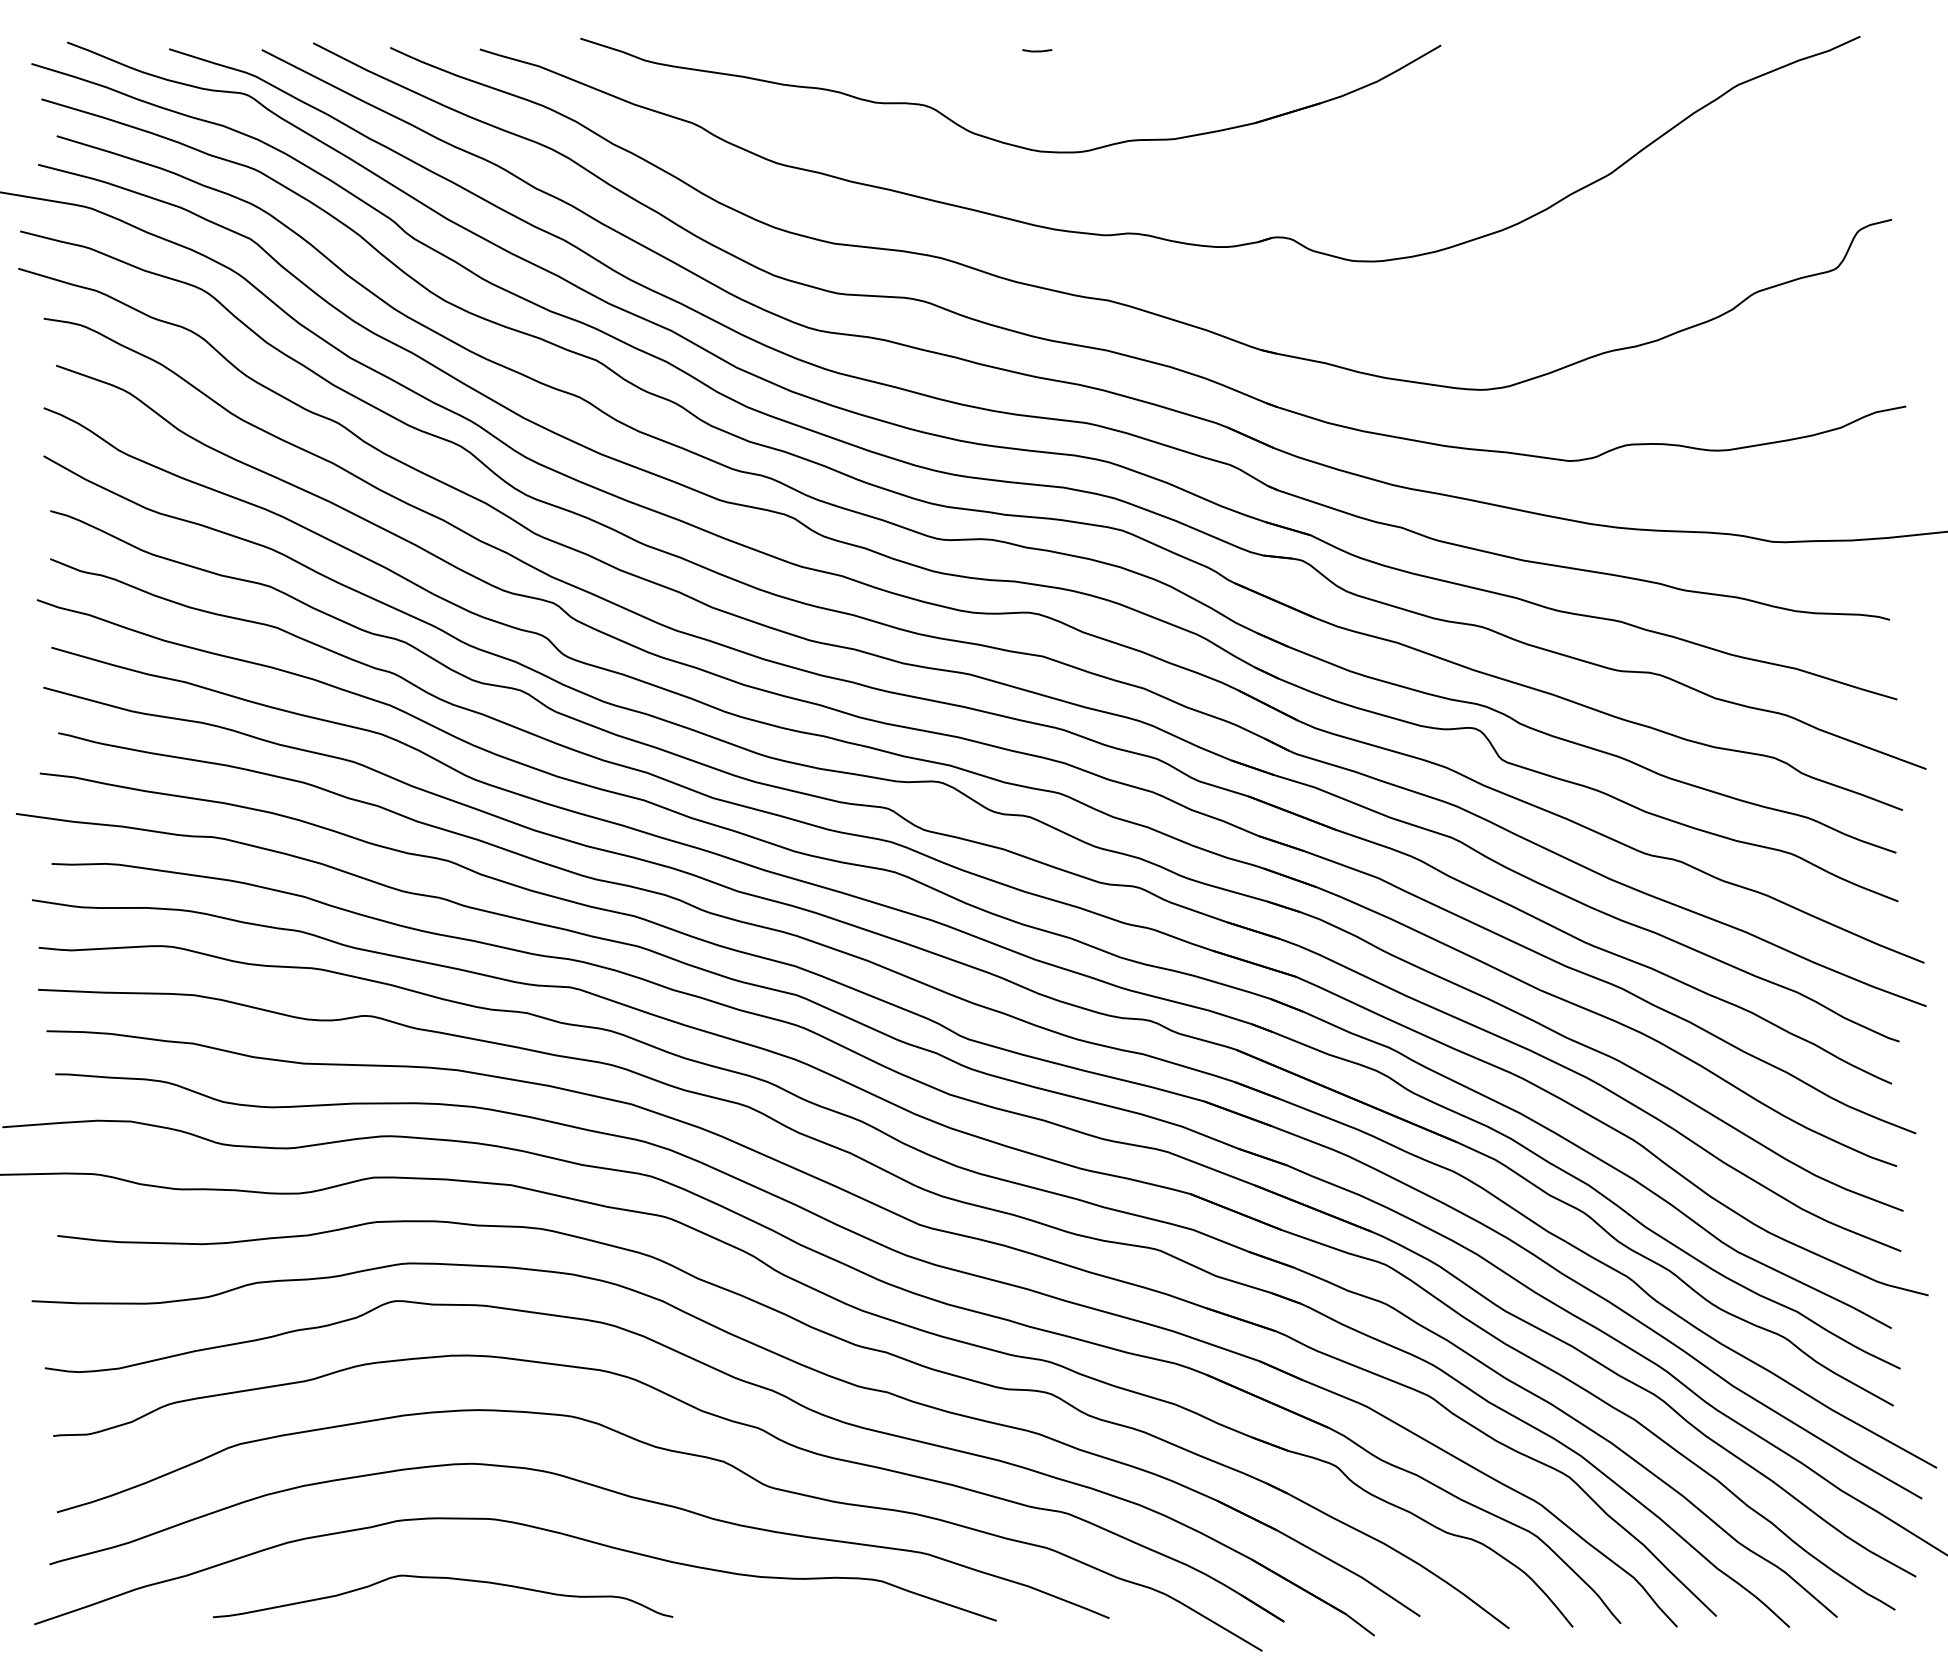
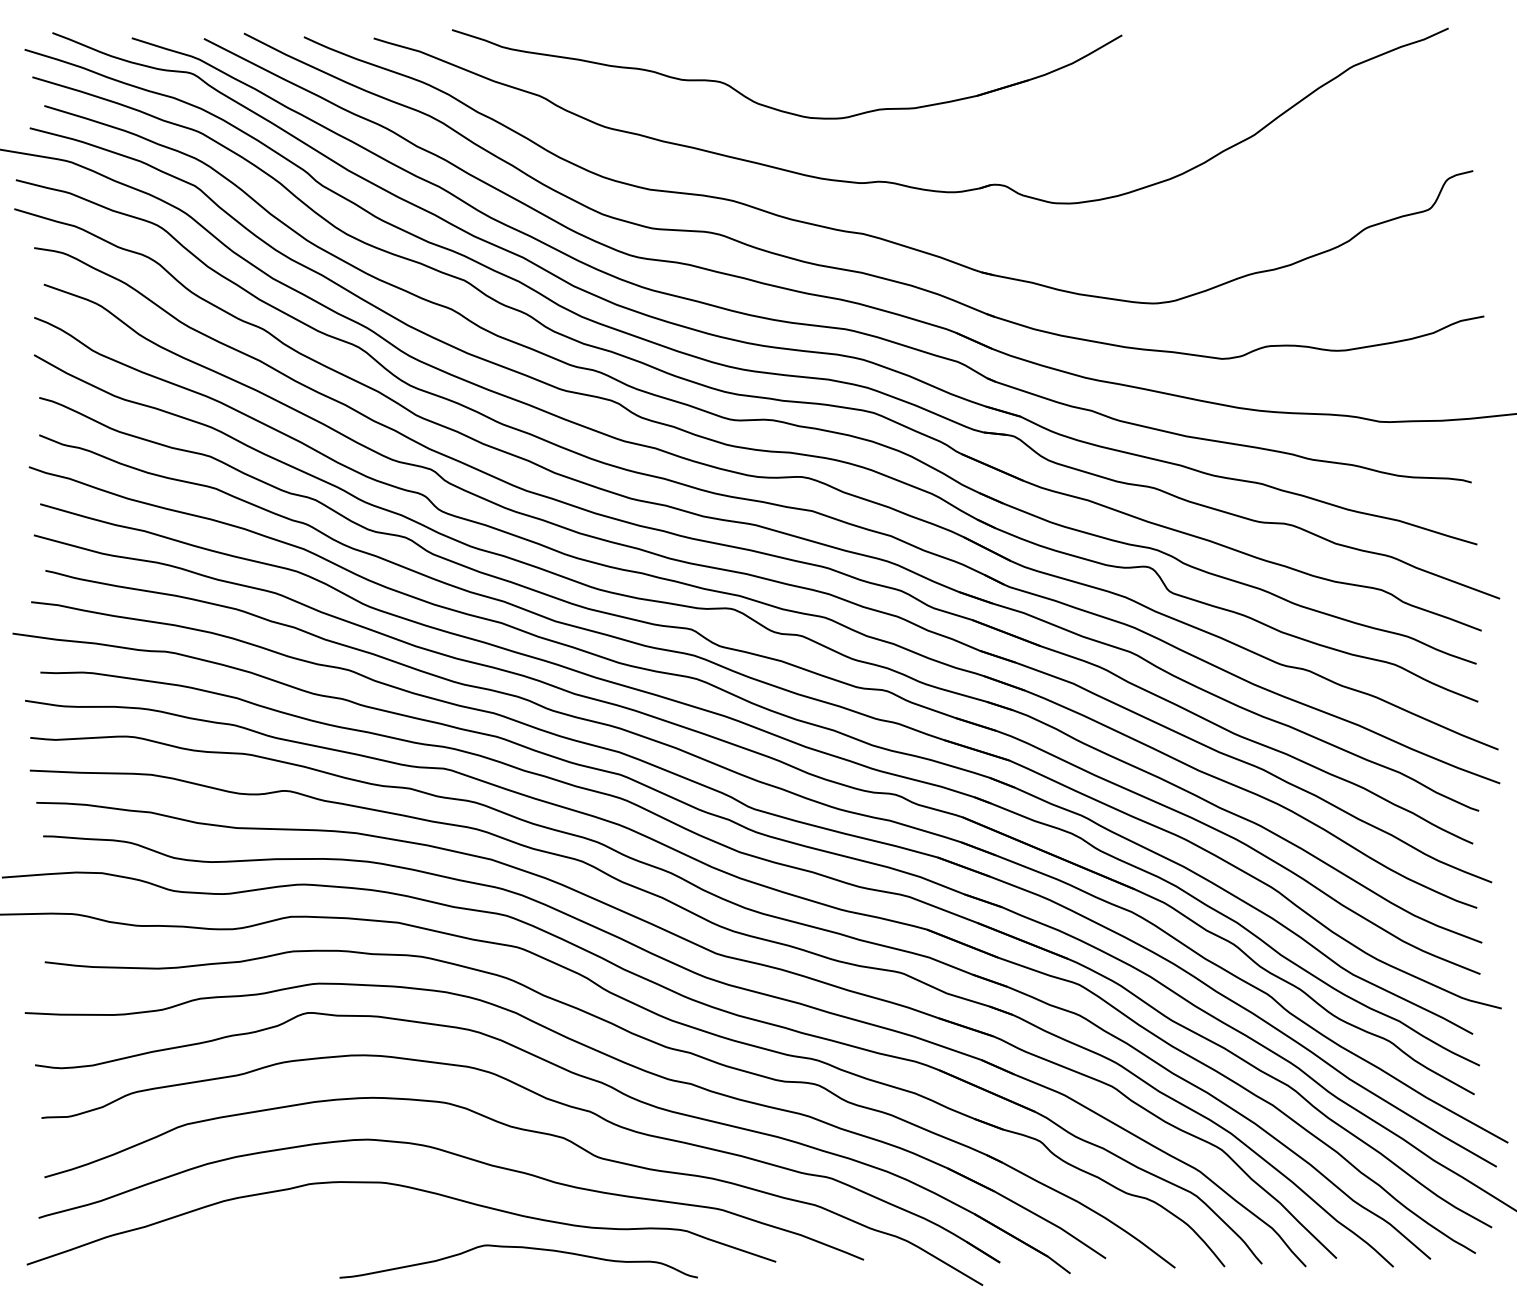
line: (1037, 50) -> (807, 39), removed
curve: (443, 1578) -> (519, 1247), moved

